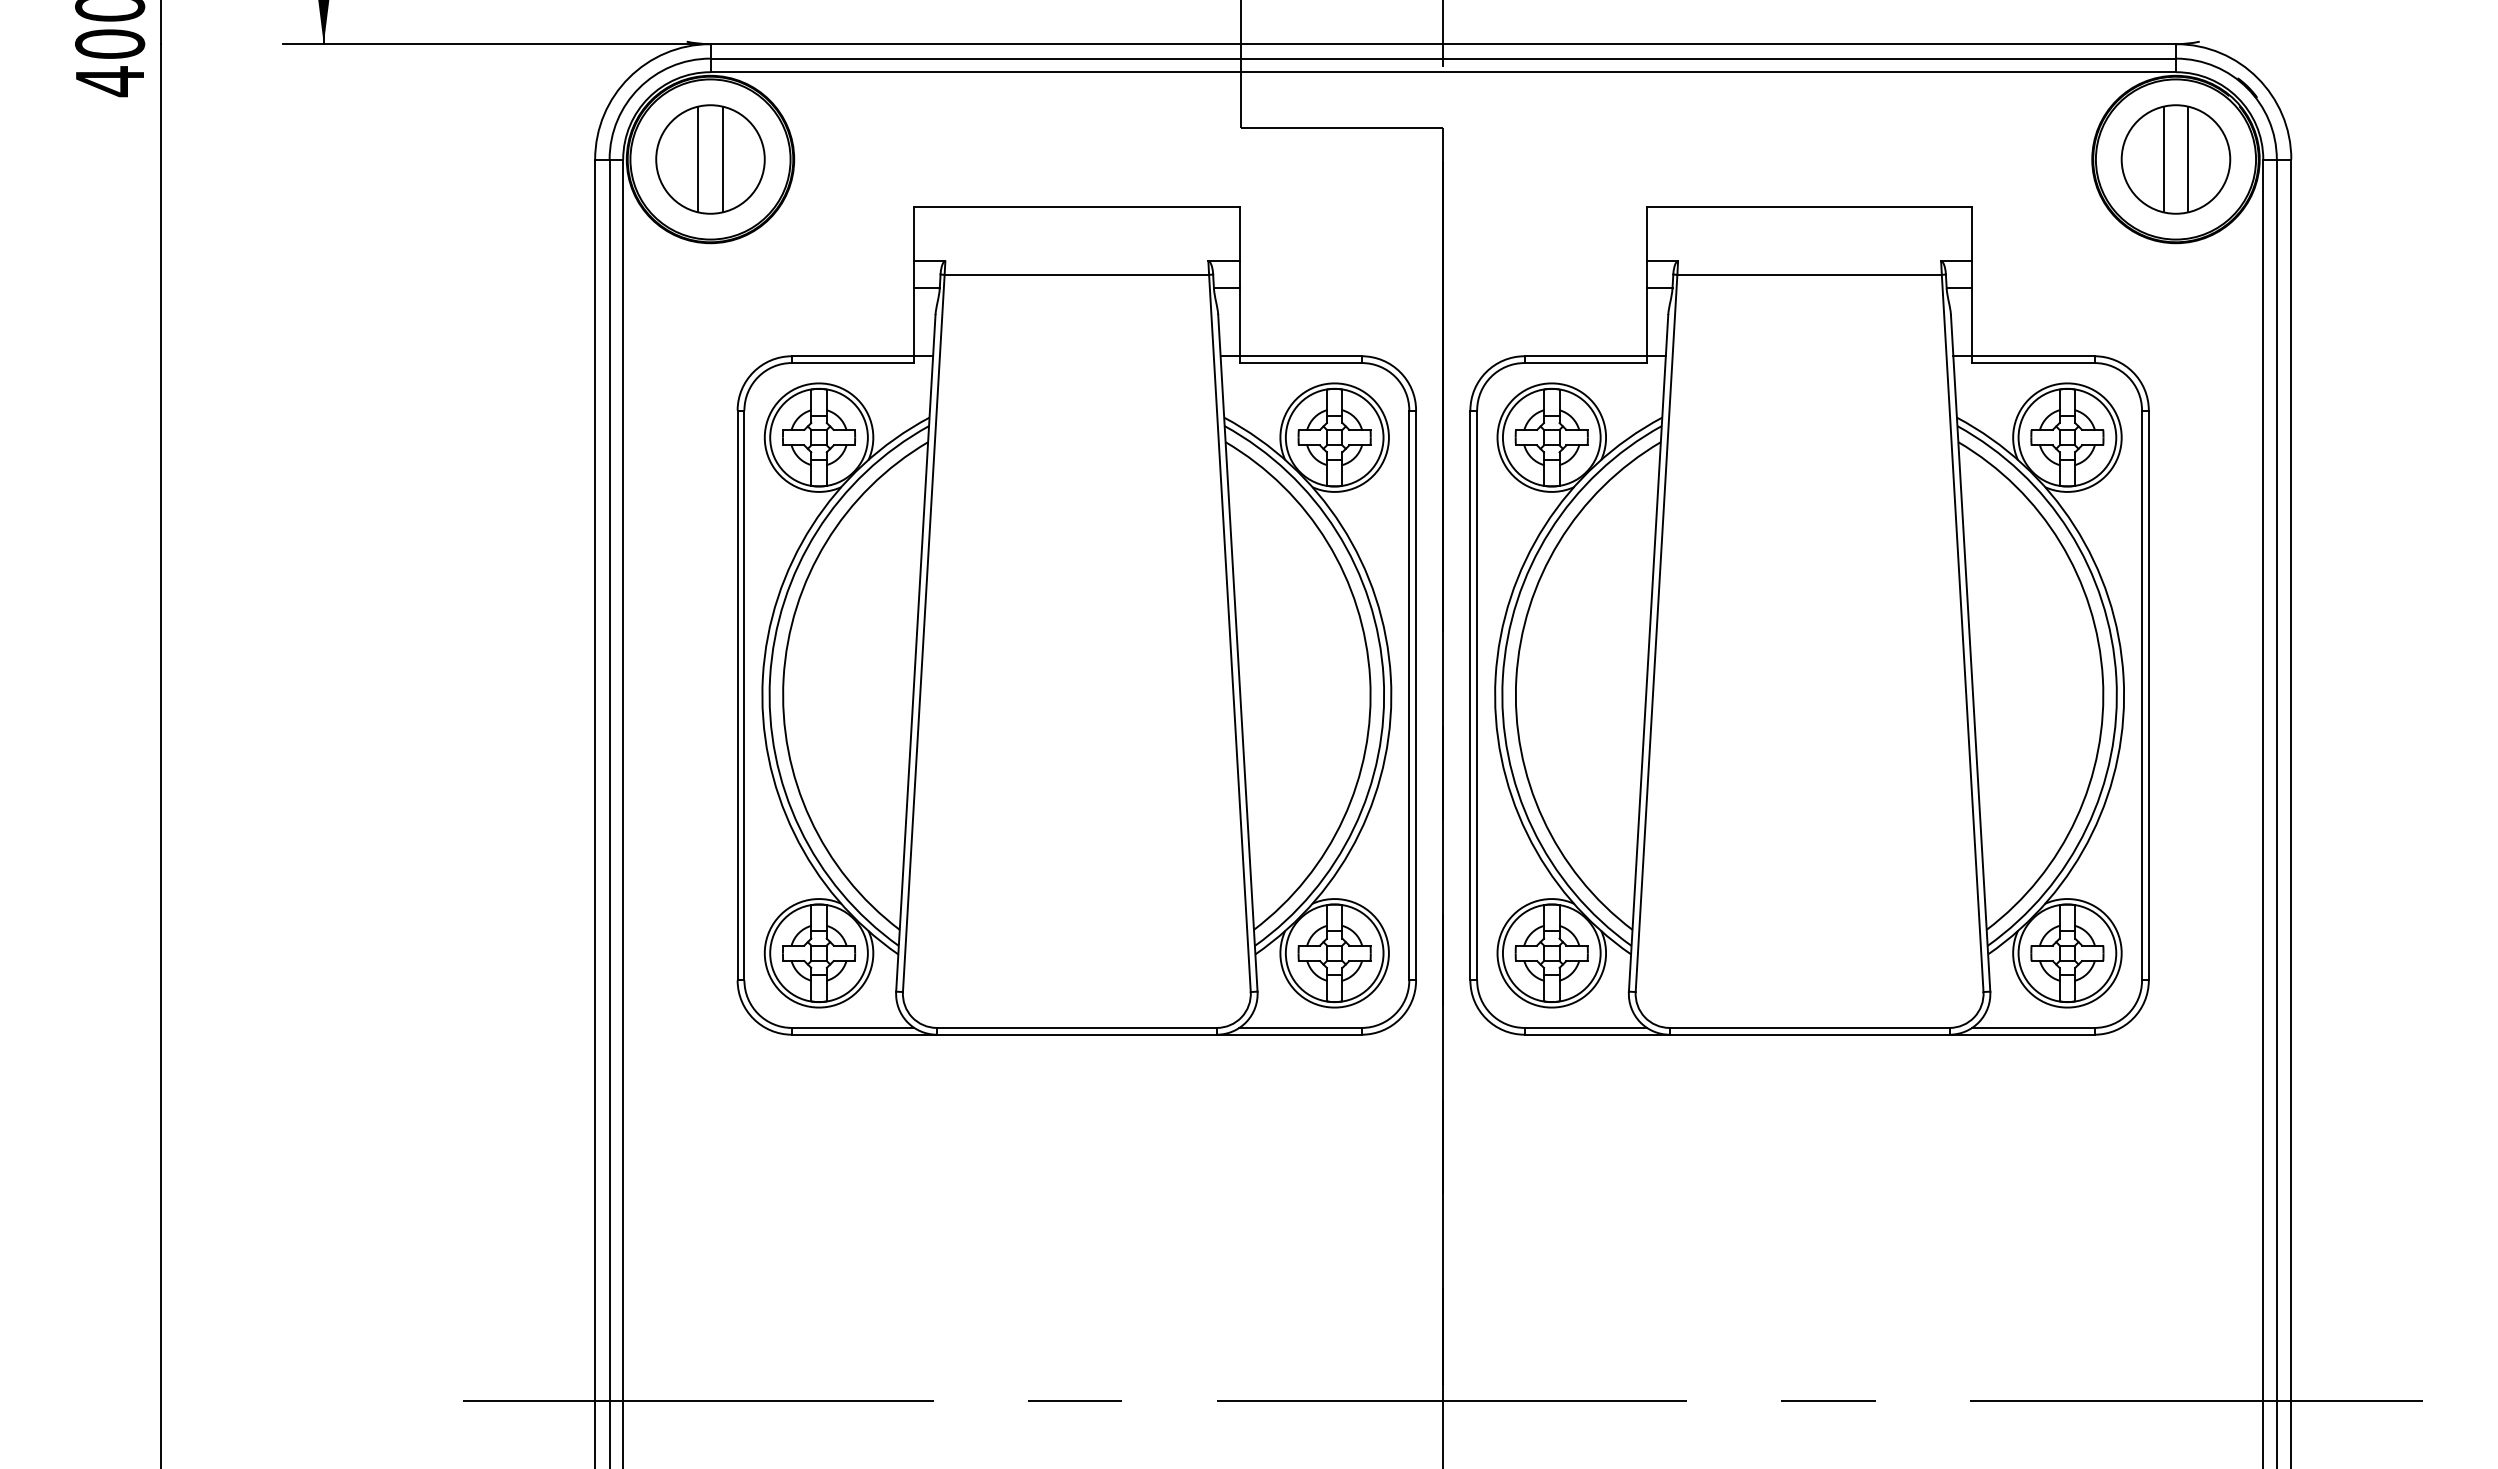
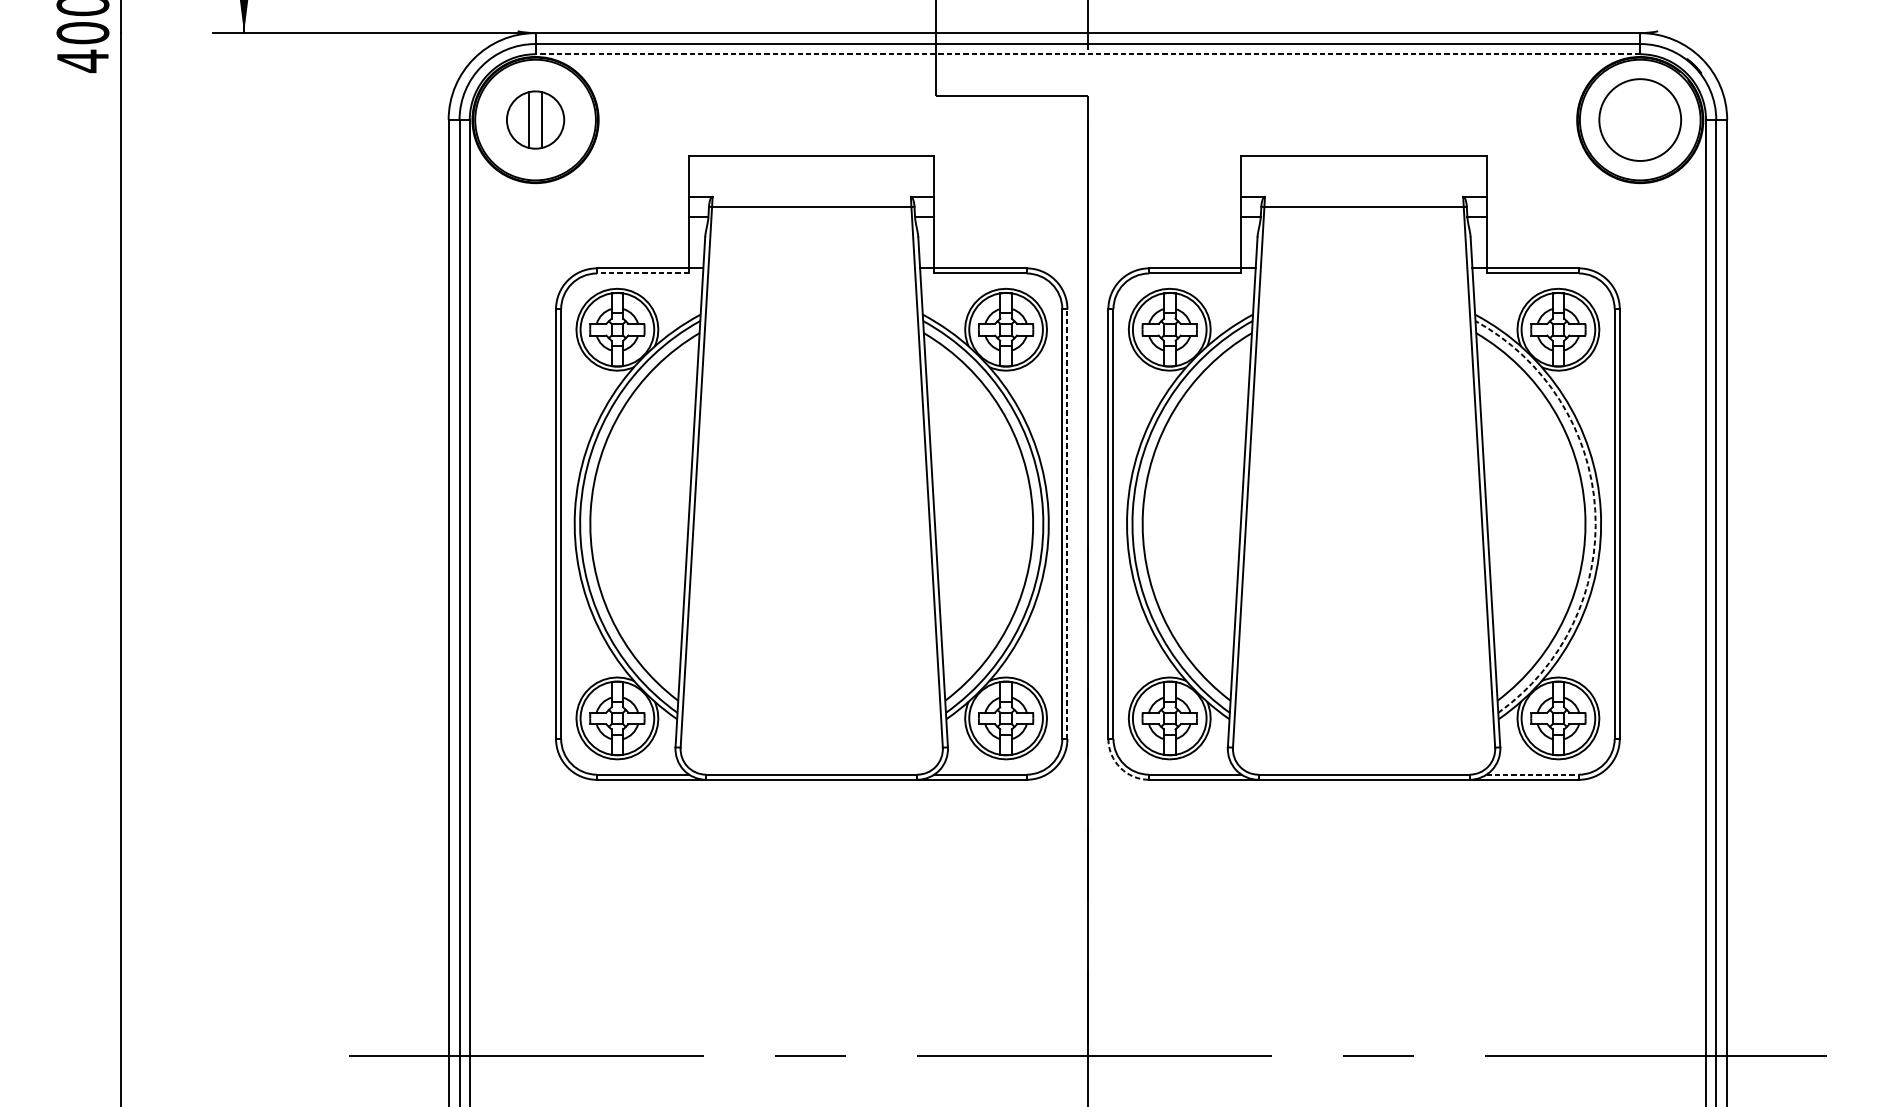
line: (1443, 72) -> (1088, 54), solid -> dashed
part: (710, 159) -> (535, 120), size x0.7
line: (2163, 159) -> (1630, 120), removed
line: (2188, 159) -> (1649, 120), removed
line: (852, 363) -> (642, 273), solid -> dashed
arc: (2116, 677) -> (1595, 510), solid -> dashed
line: (1416, 695) -> (1067, 524), solid -> dashed
arc: (1486, 1018) -> (1120, 767), solid -> dashed
line: (2033, 1027) -> (1532, 774), solid -> dashed

